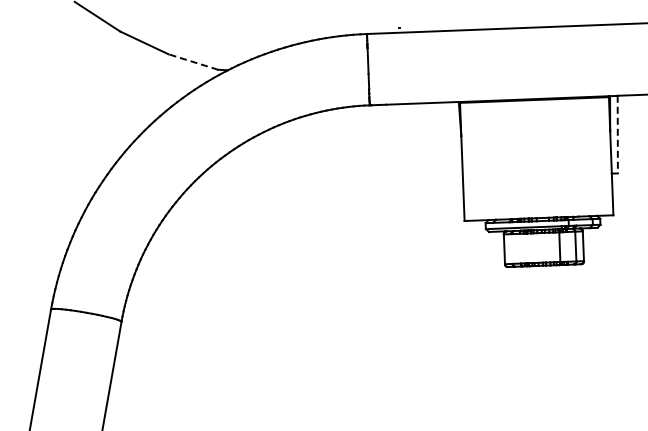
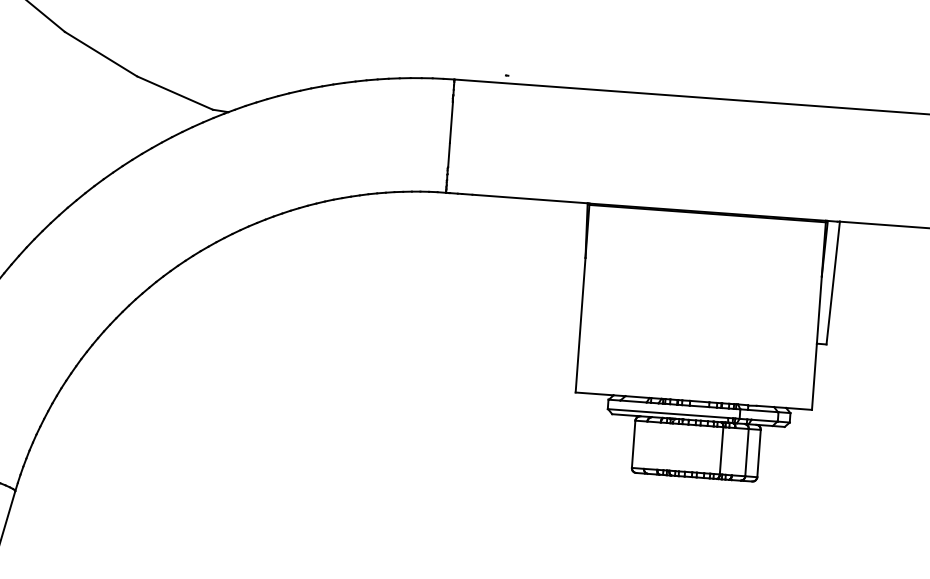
line: (192, 61) -> (173, 92), dashed -> solid
line: (617, 134) -> (832, 282), dashed -> solid

